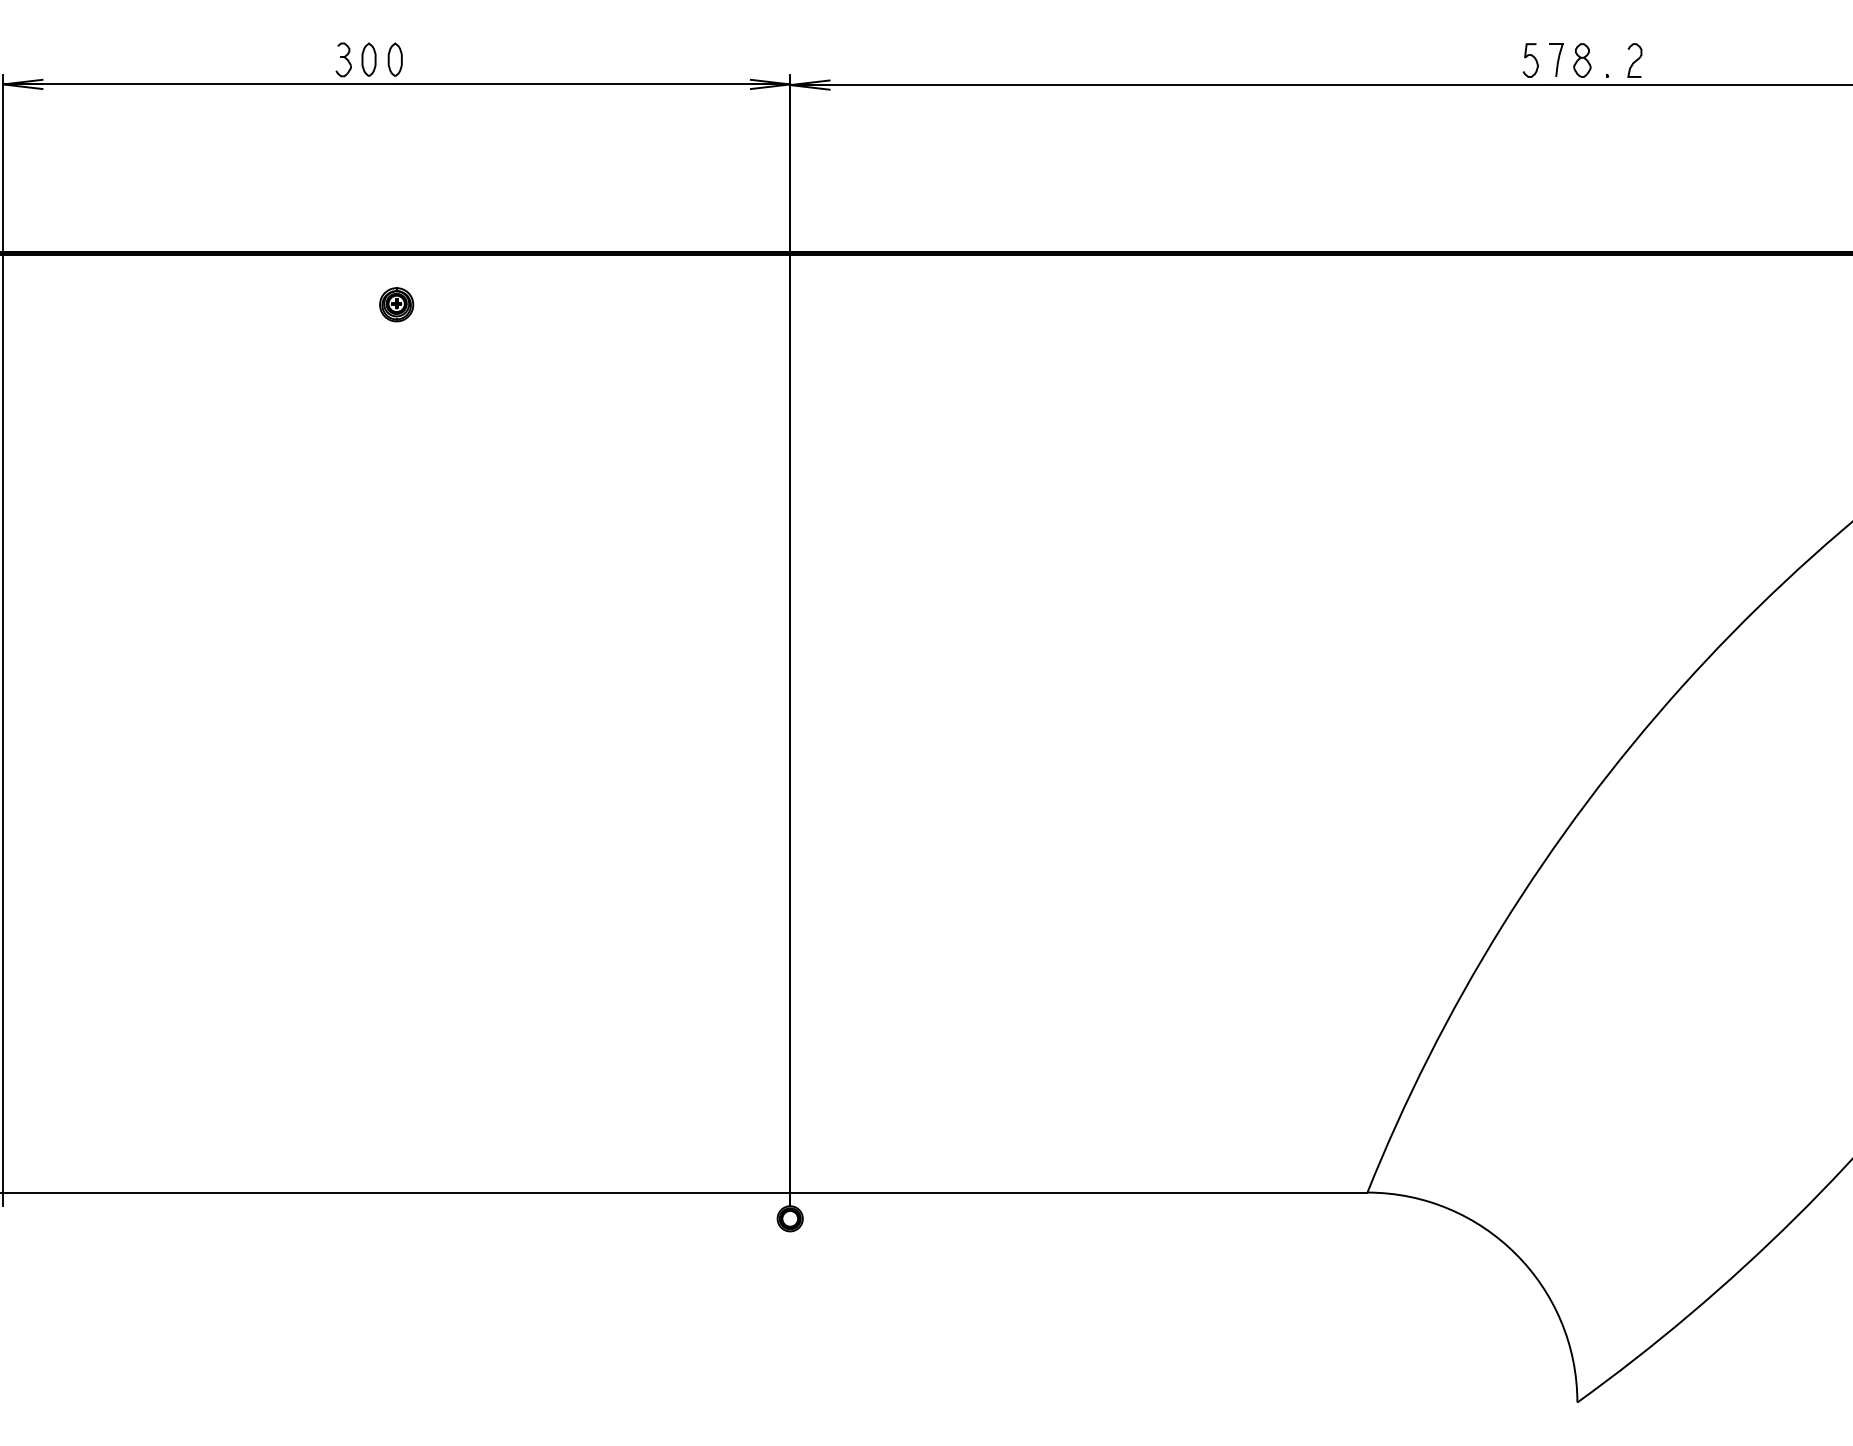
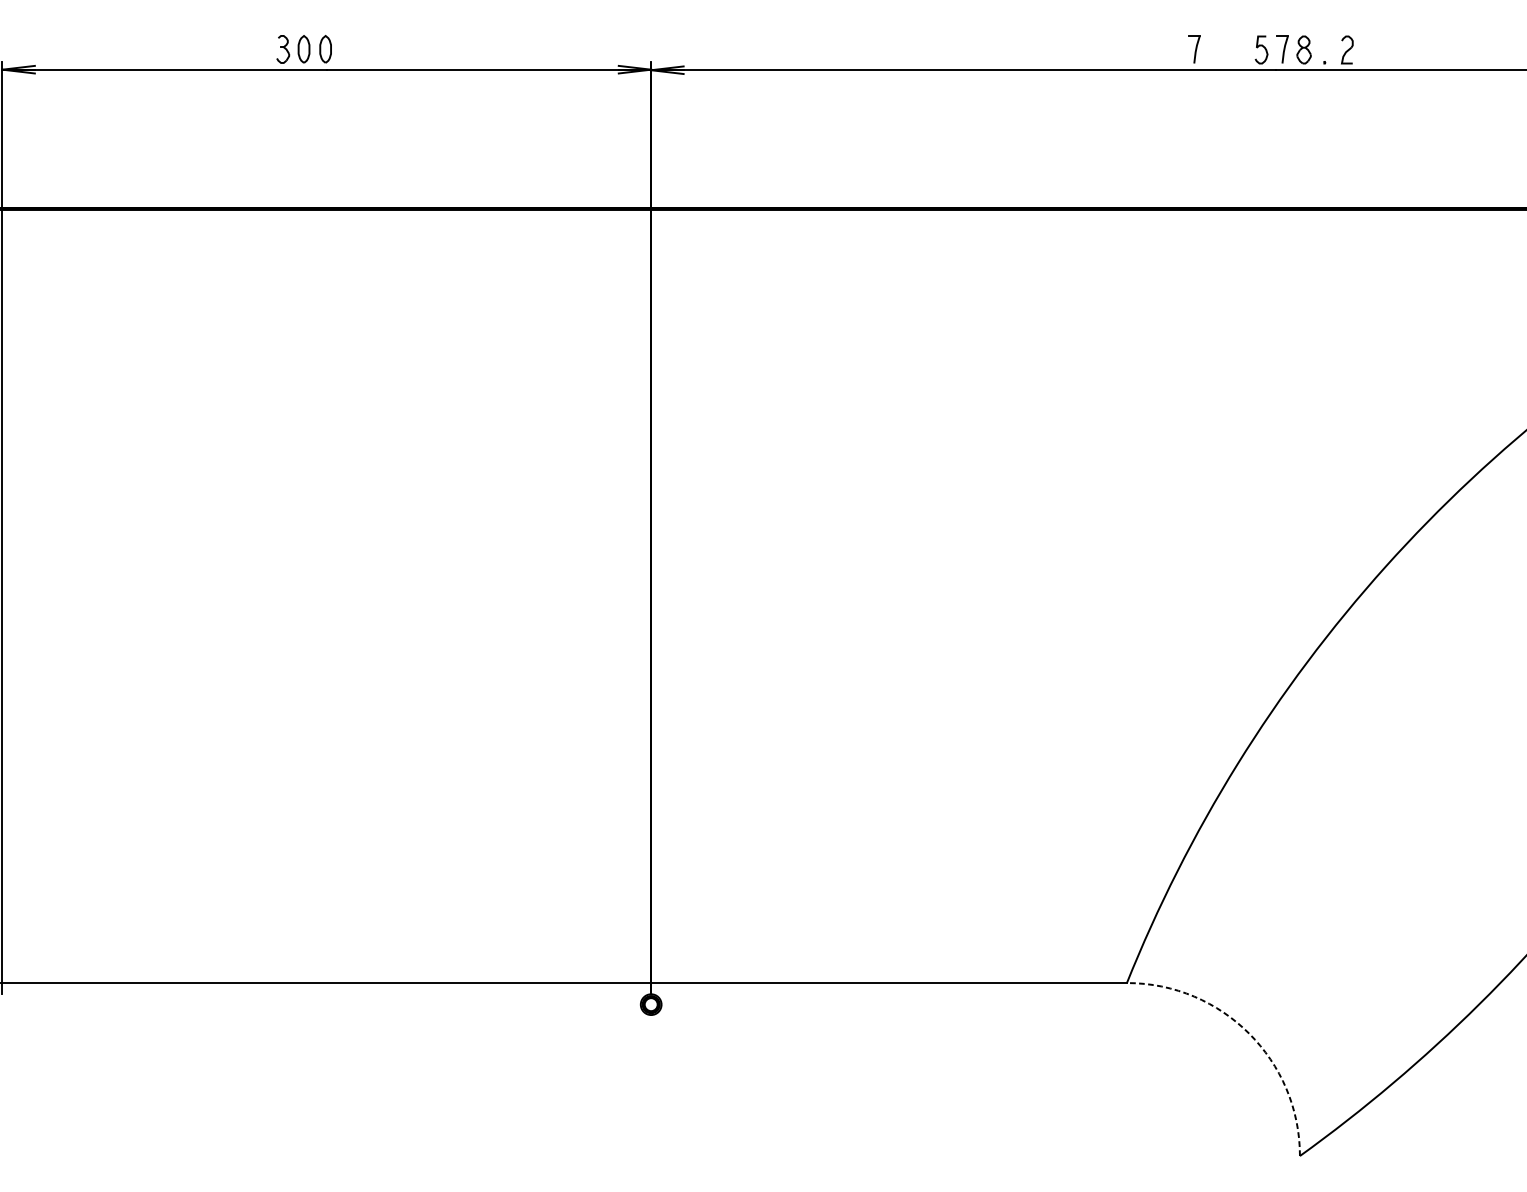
part: (1449, 59) -> (1194, 49), added
part: (396, 304) -> (326, 251), removed
arc: (1515, 1254) -> (1248, 1034), solid -> dashed

